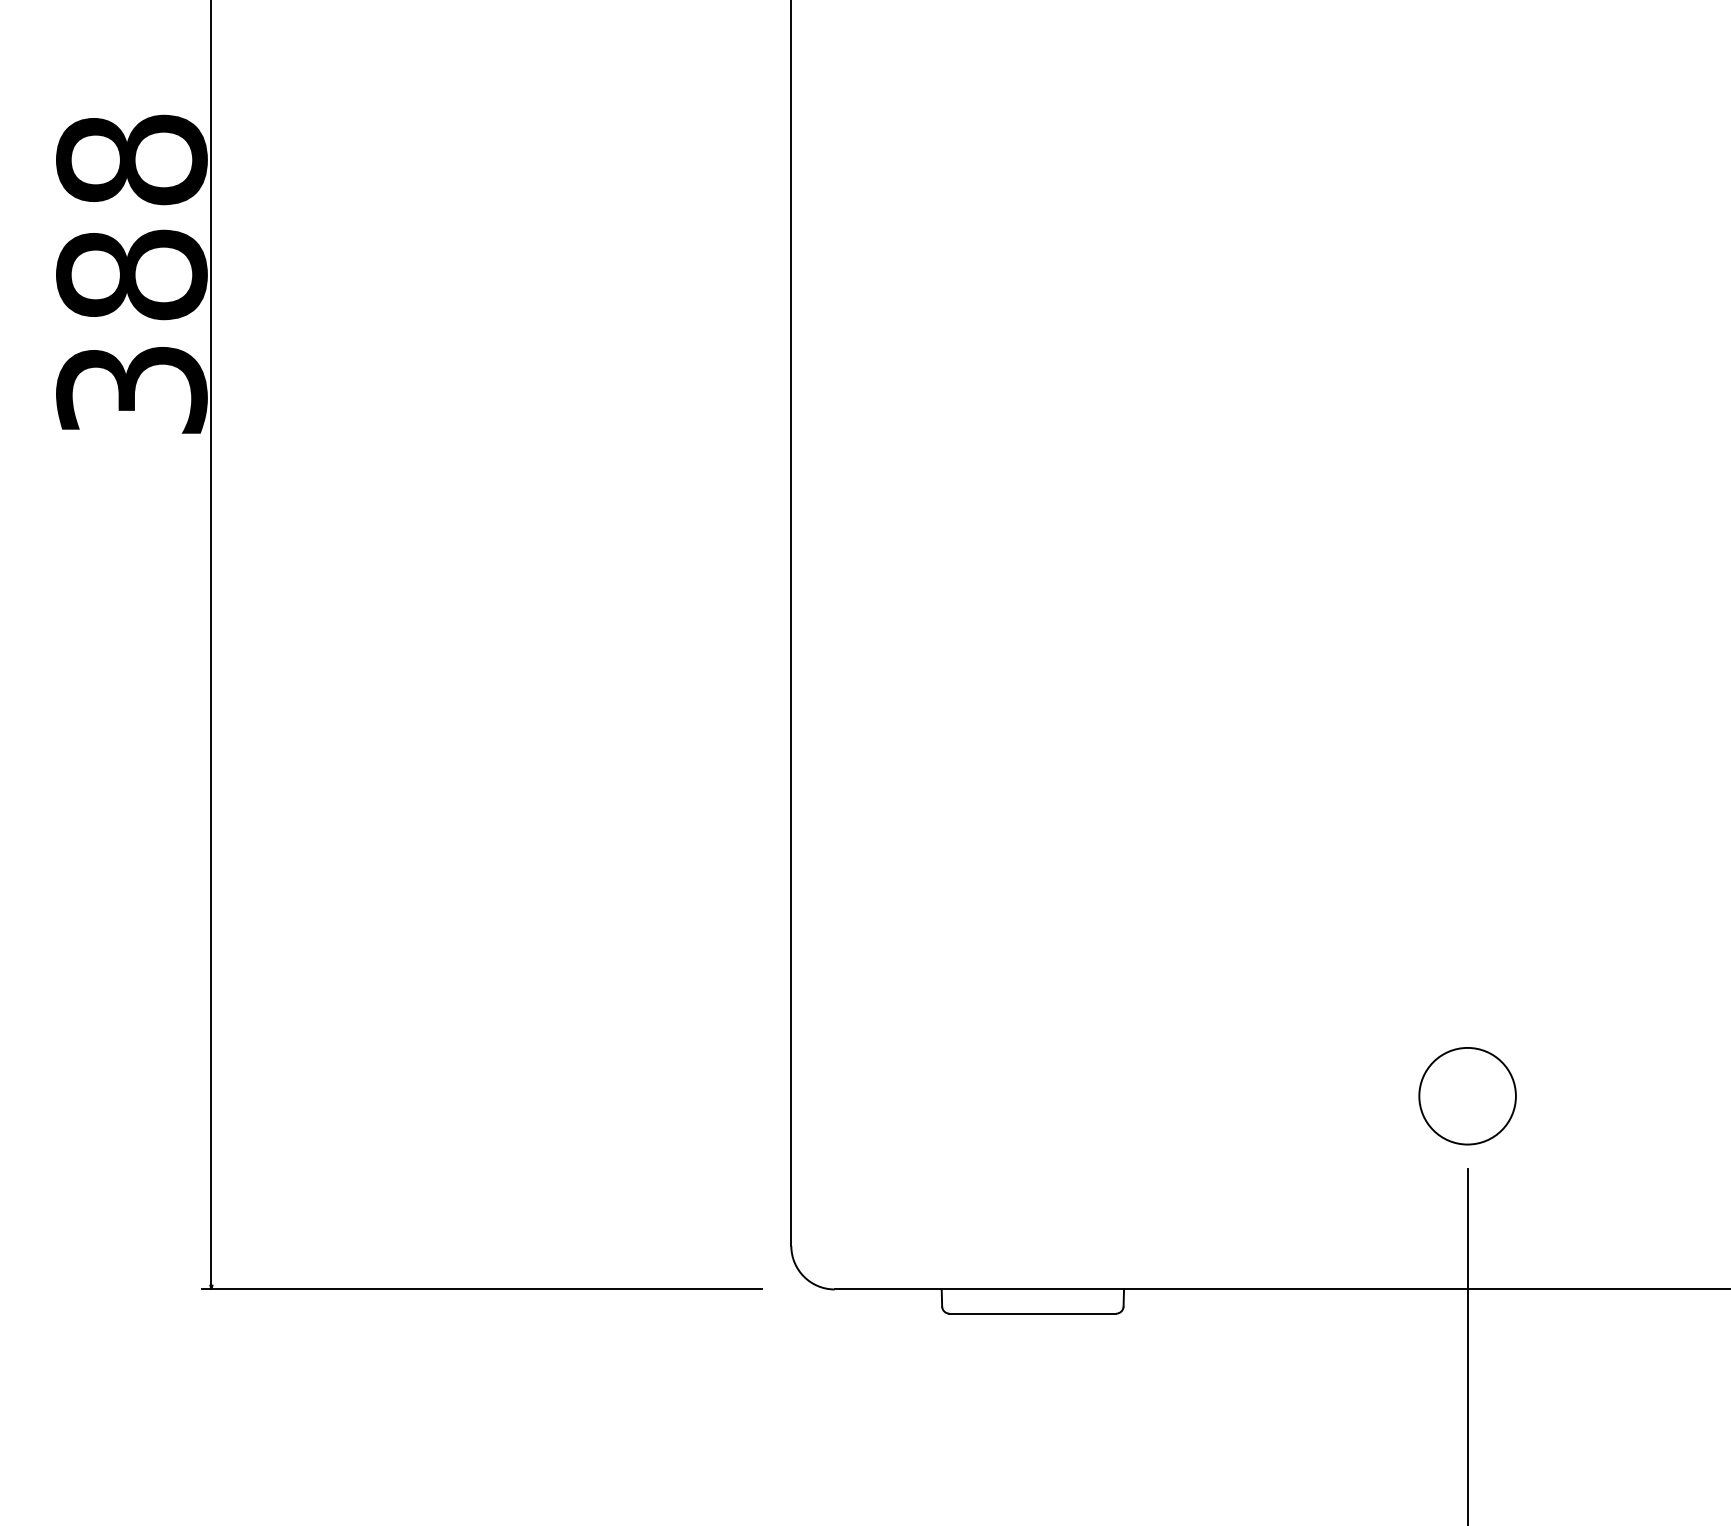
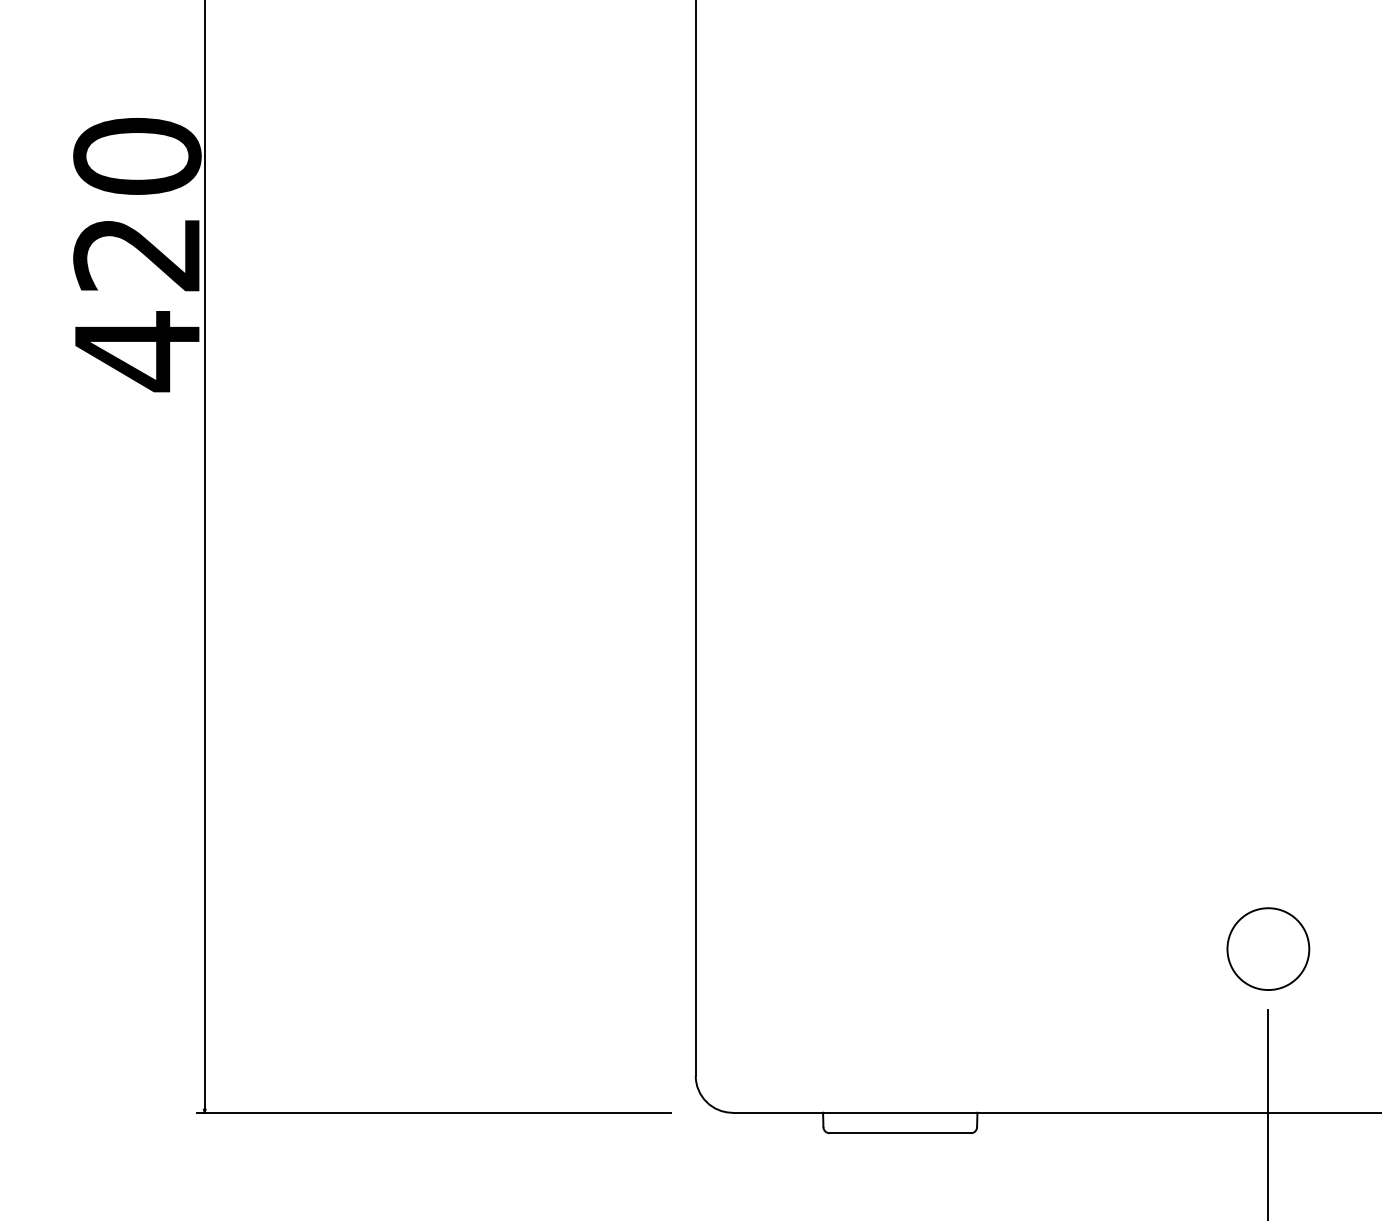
text: (131, 276) -> (137, 255), 388 -> 420

